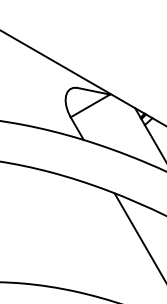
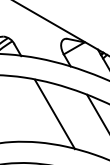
line: (53, 230) -> (54, 114), added

